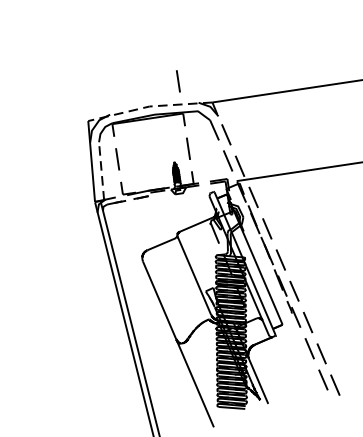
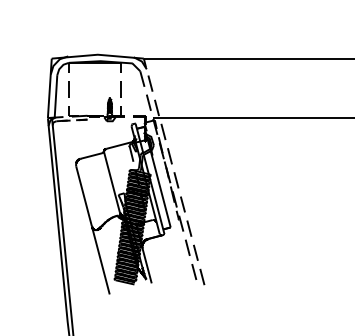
line: (177, 81) -> (120, 39), removed
line: (149, 106) -> (97, 54), dashed -> solid
line: (102, 171) -> (56, 96), dashed -> solid

